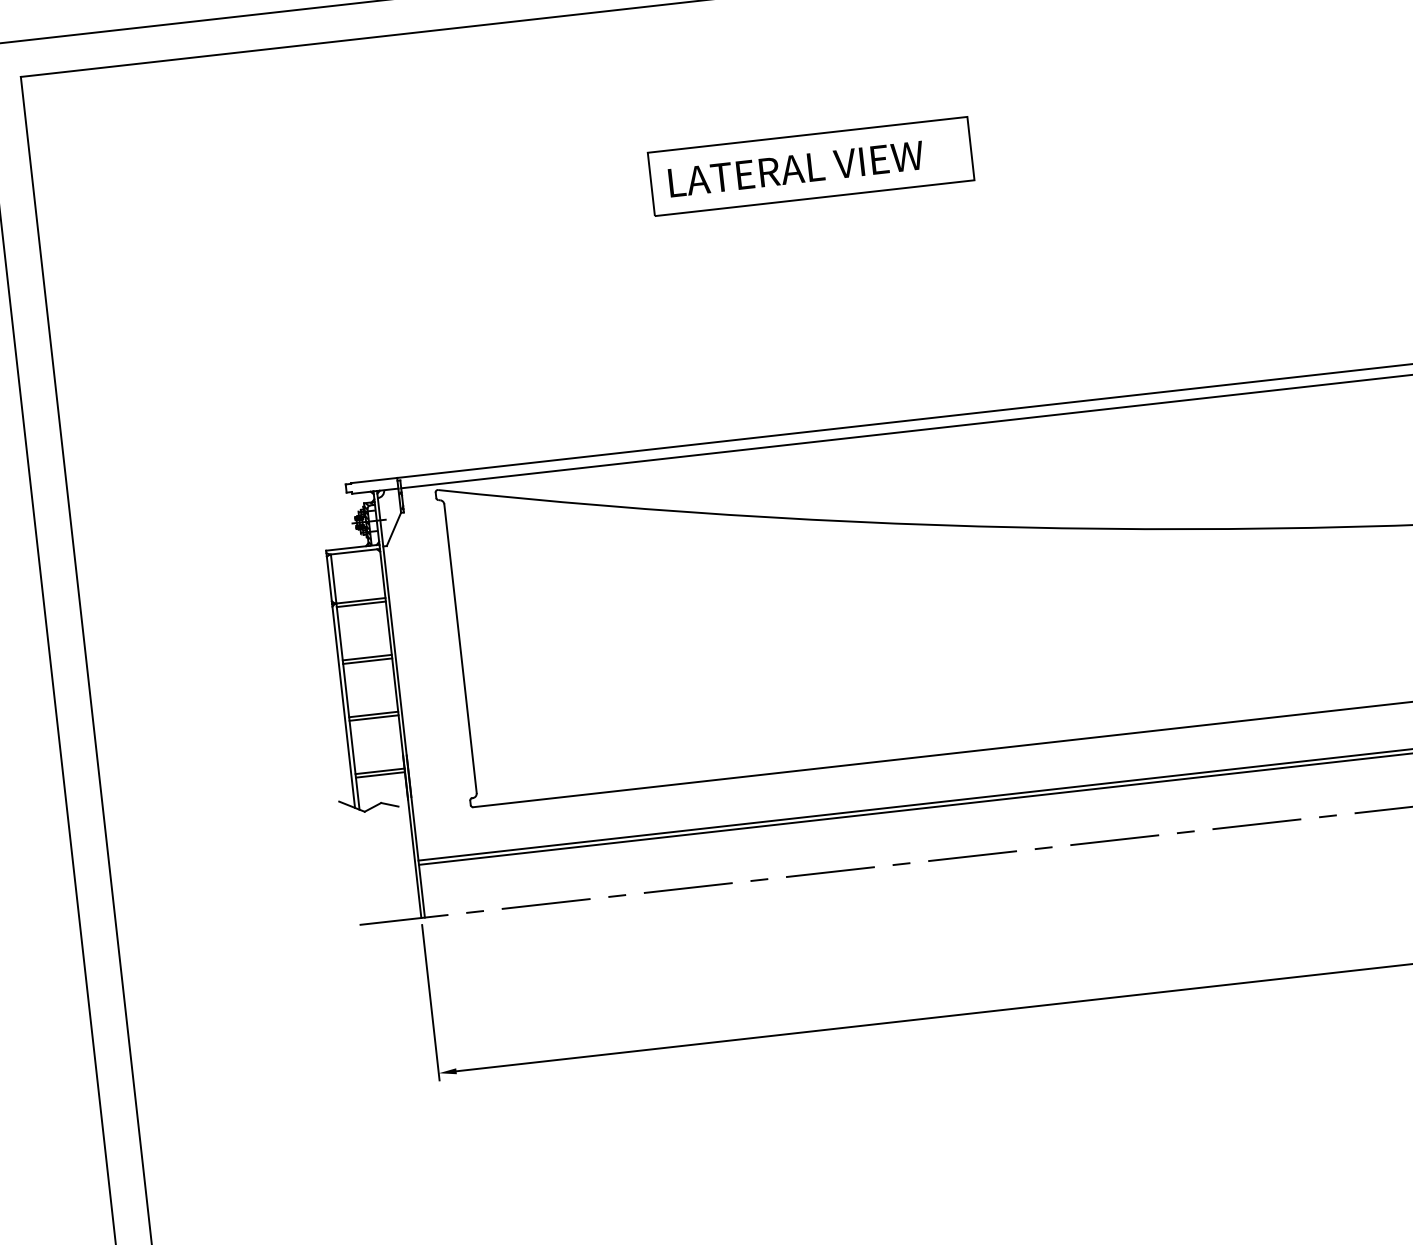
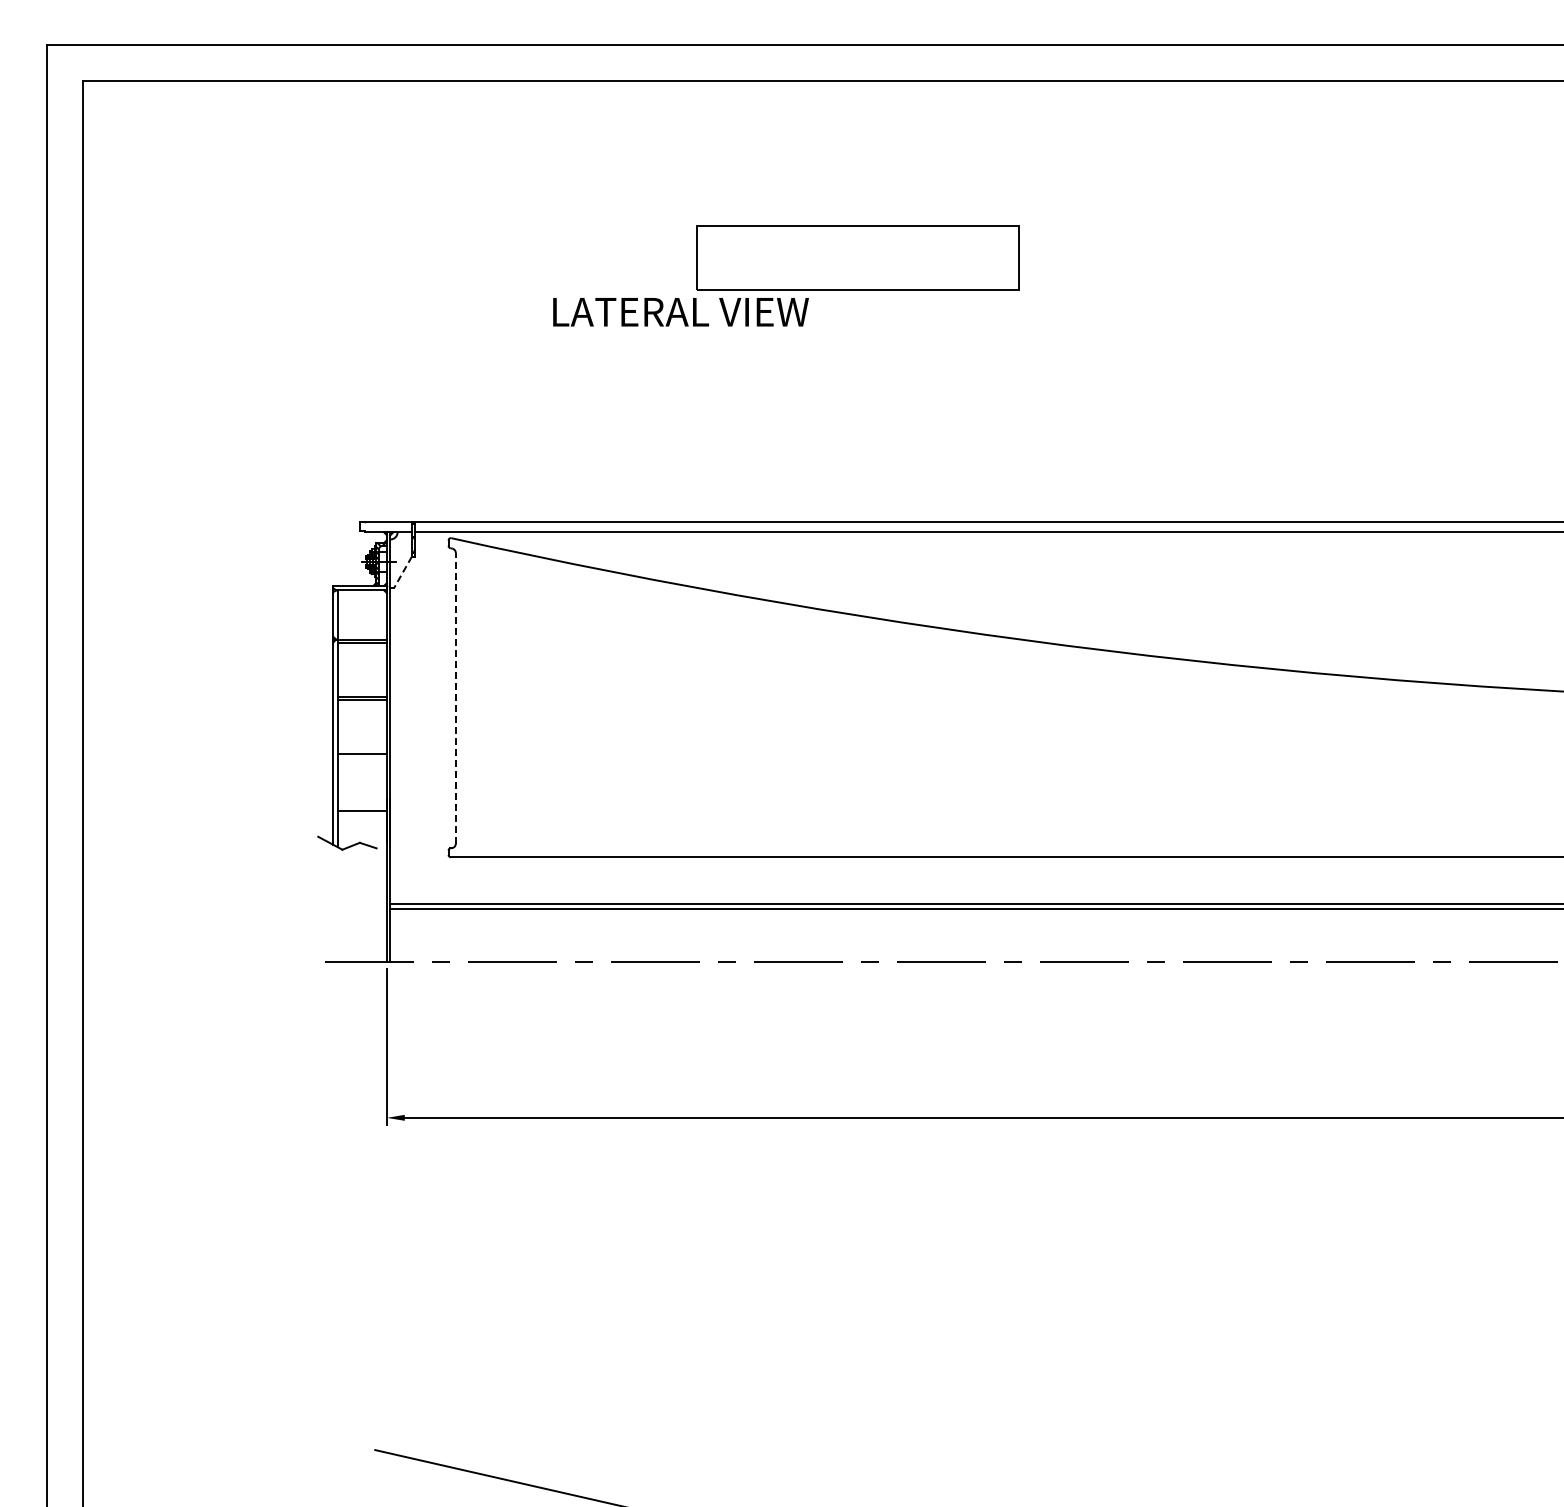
text: (795, 169) -> (680, 312), moved
line: (393, 529) -> (402, 572), solid -> dashed
line: (460, 647) -> (455, 697), solid -> dashed
line: (373, 718) -> (361, 757), removed
line: (379, 774) -> (361, 814), removed

